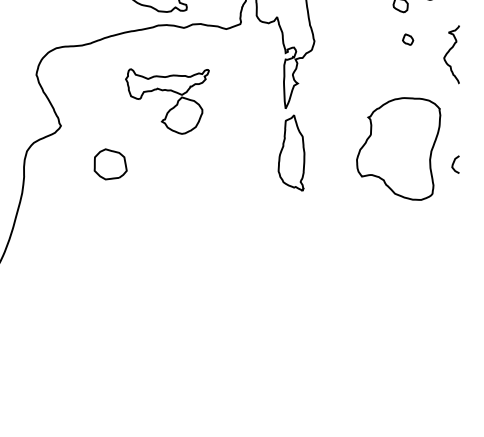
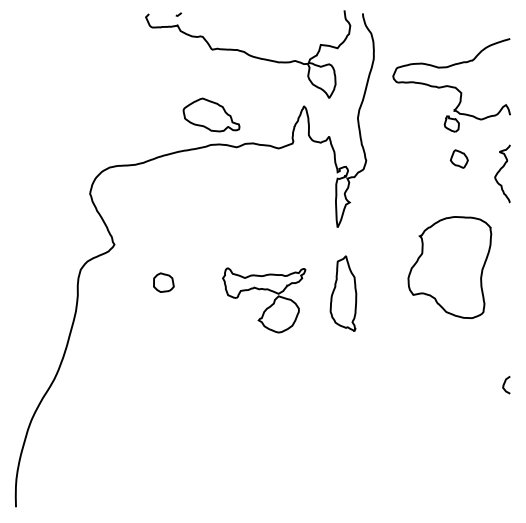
part: (407, 39) -> (458, 158), size x1.67
part: (171, 107) -> (268, 306), moved
part: (291, 152) -> (343, 293), moved
part: (110, 164) -> (163, 282), size x0.62
curve: (453, 165) -> (504, 385), moved

